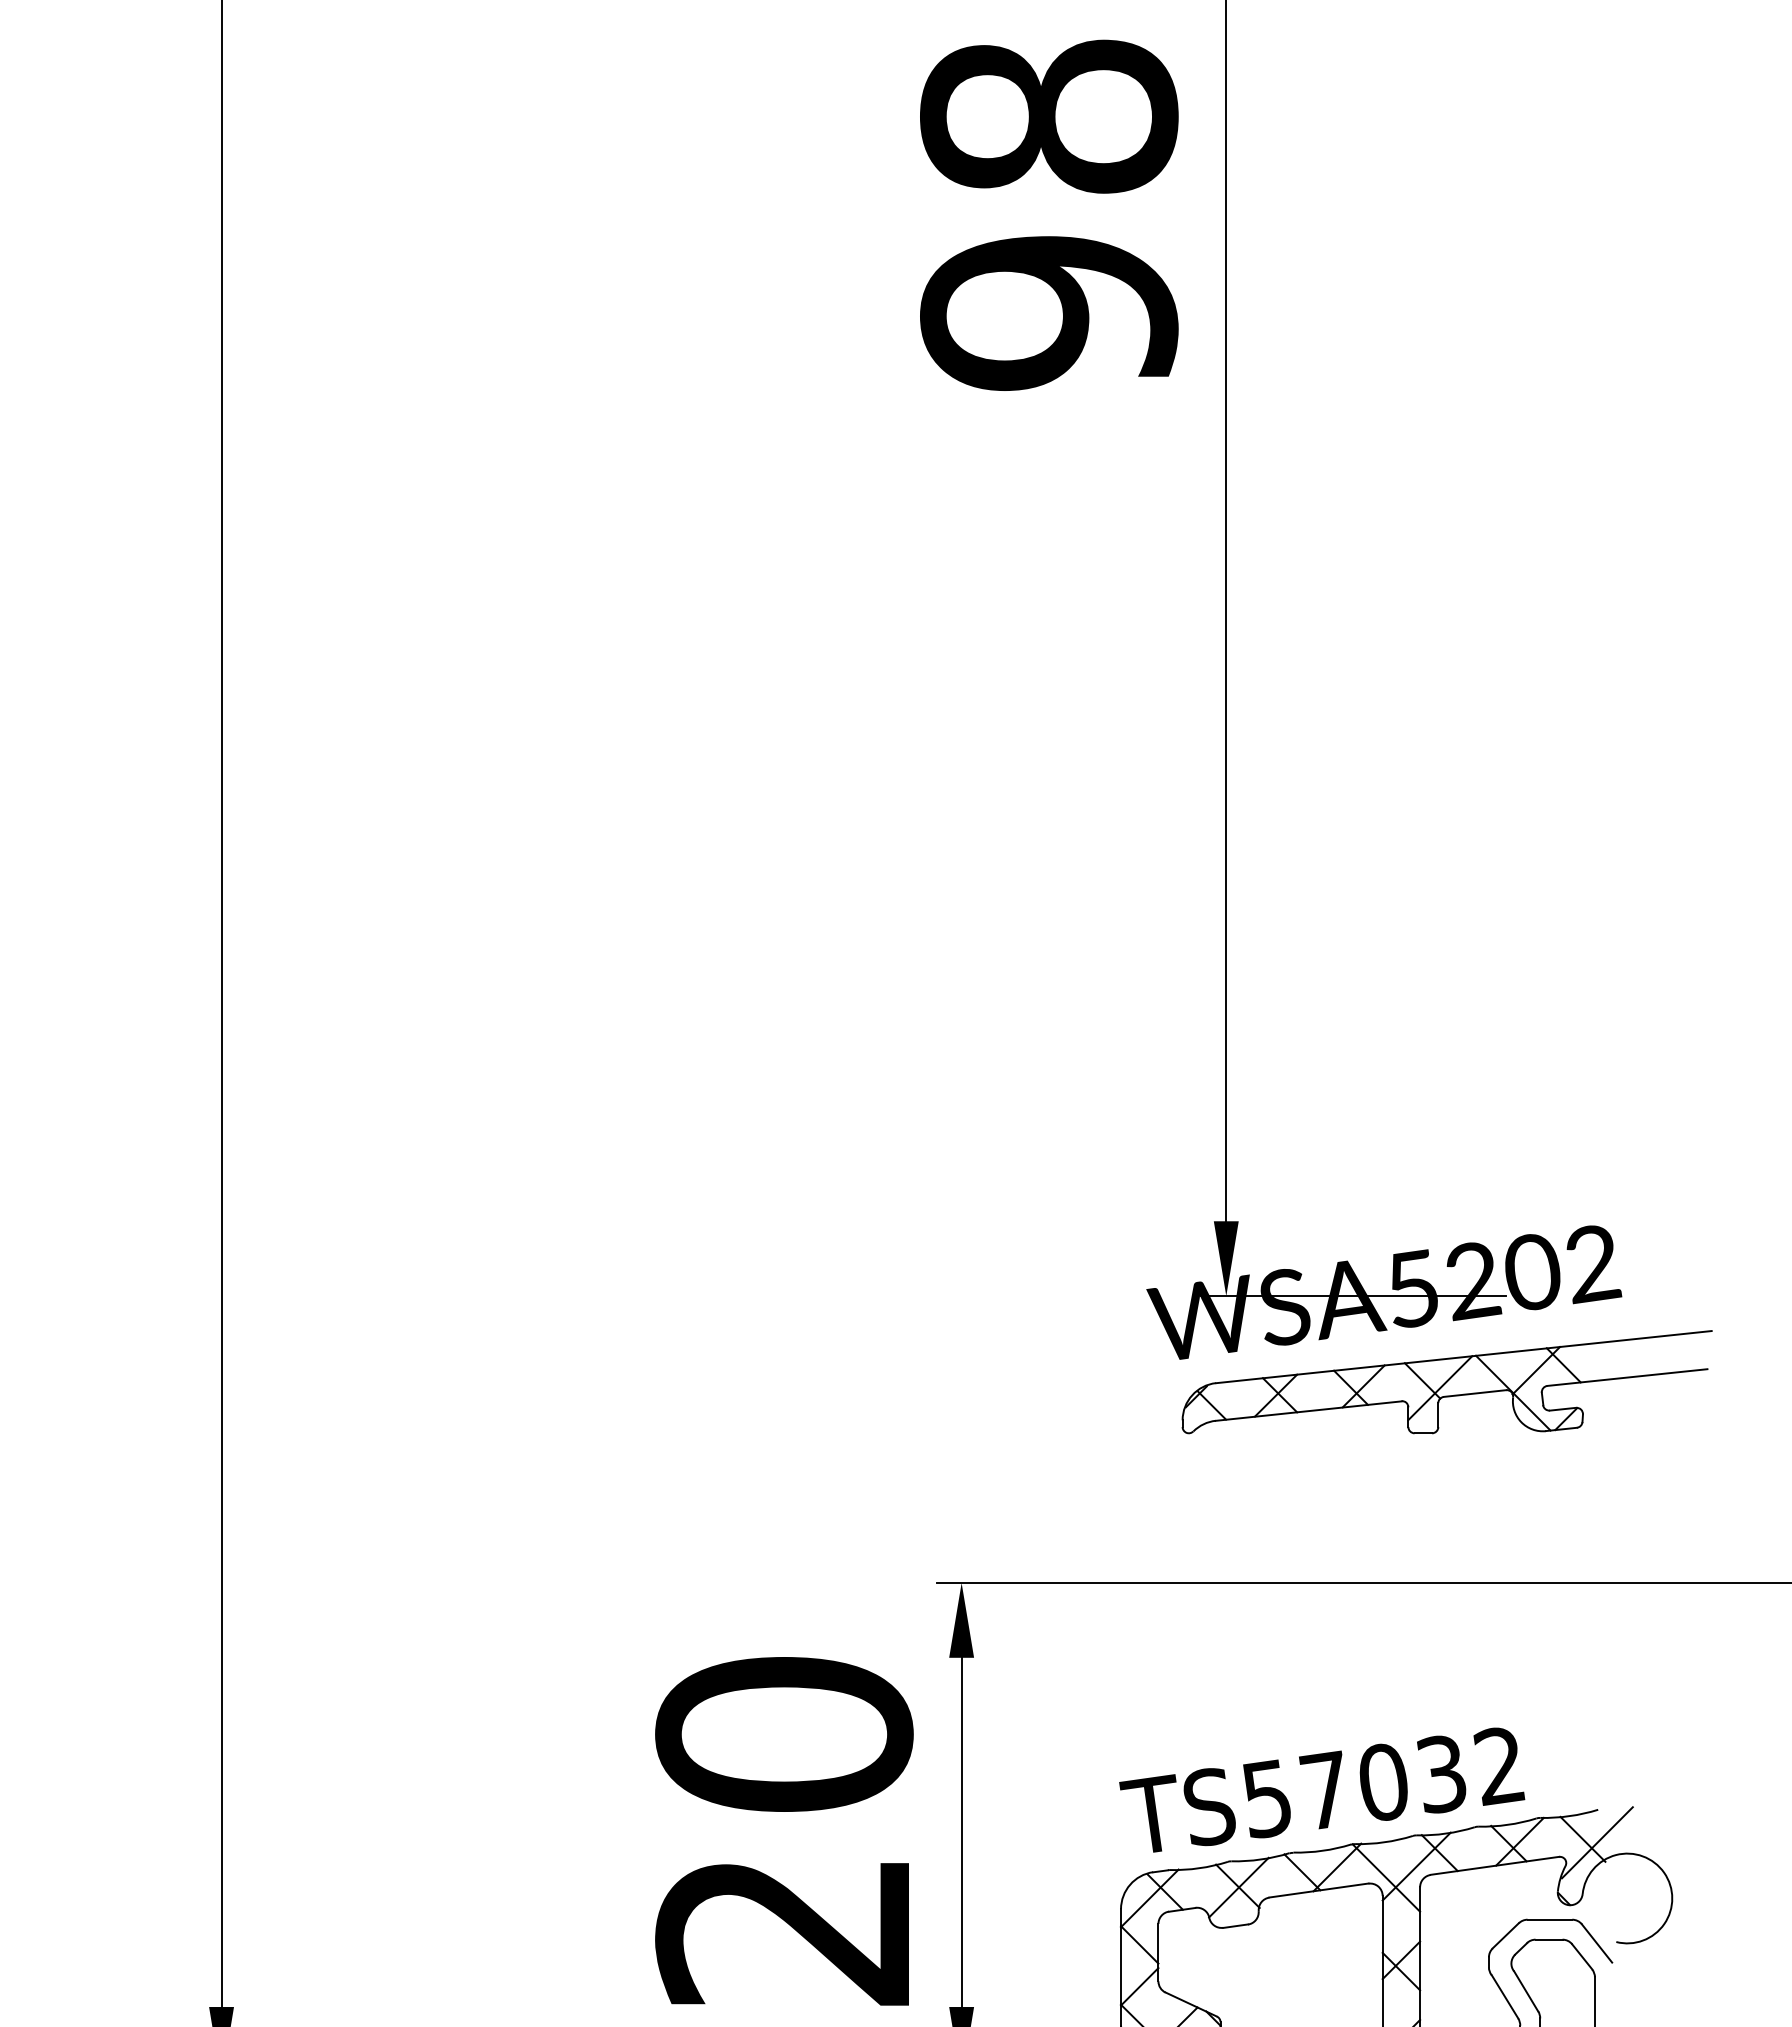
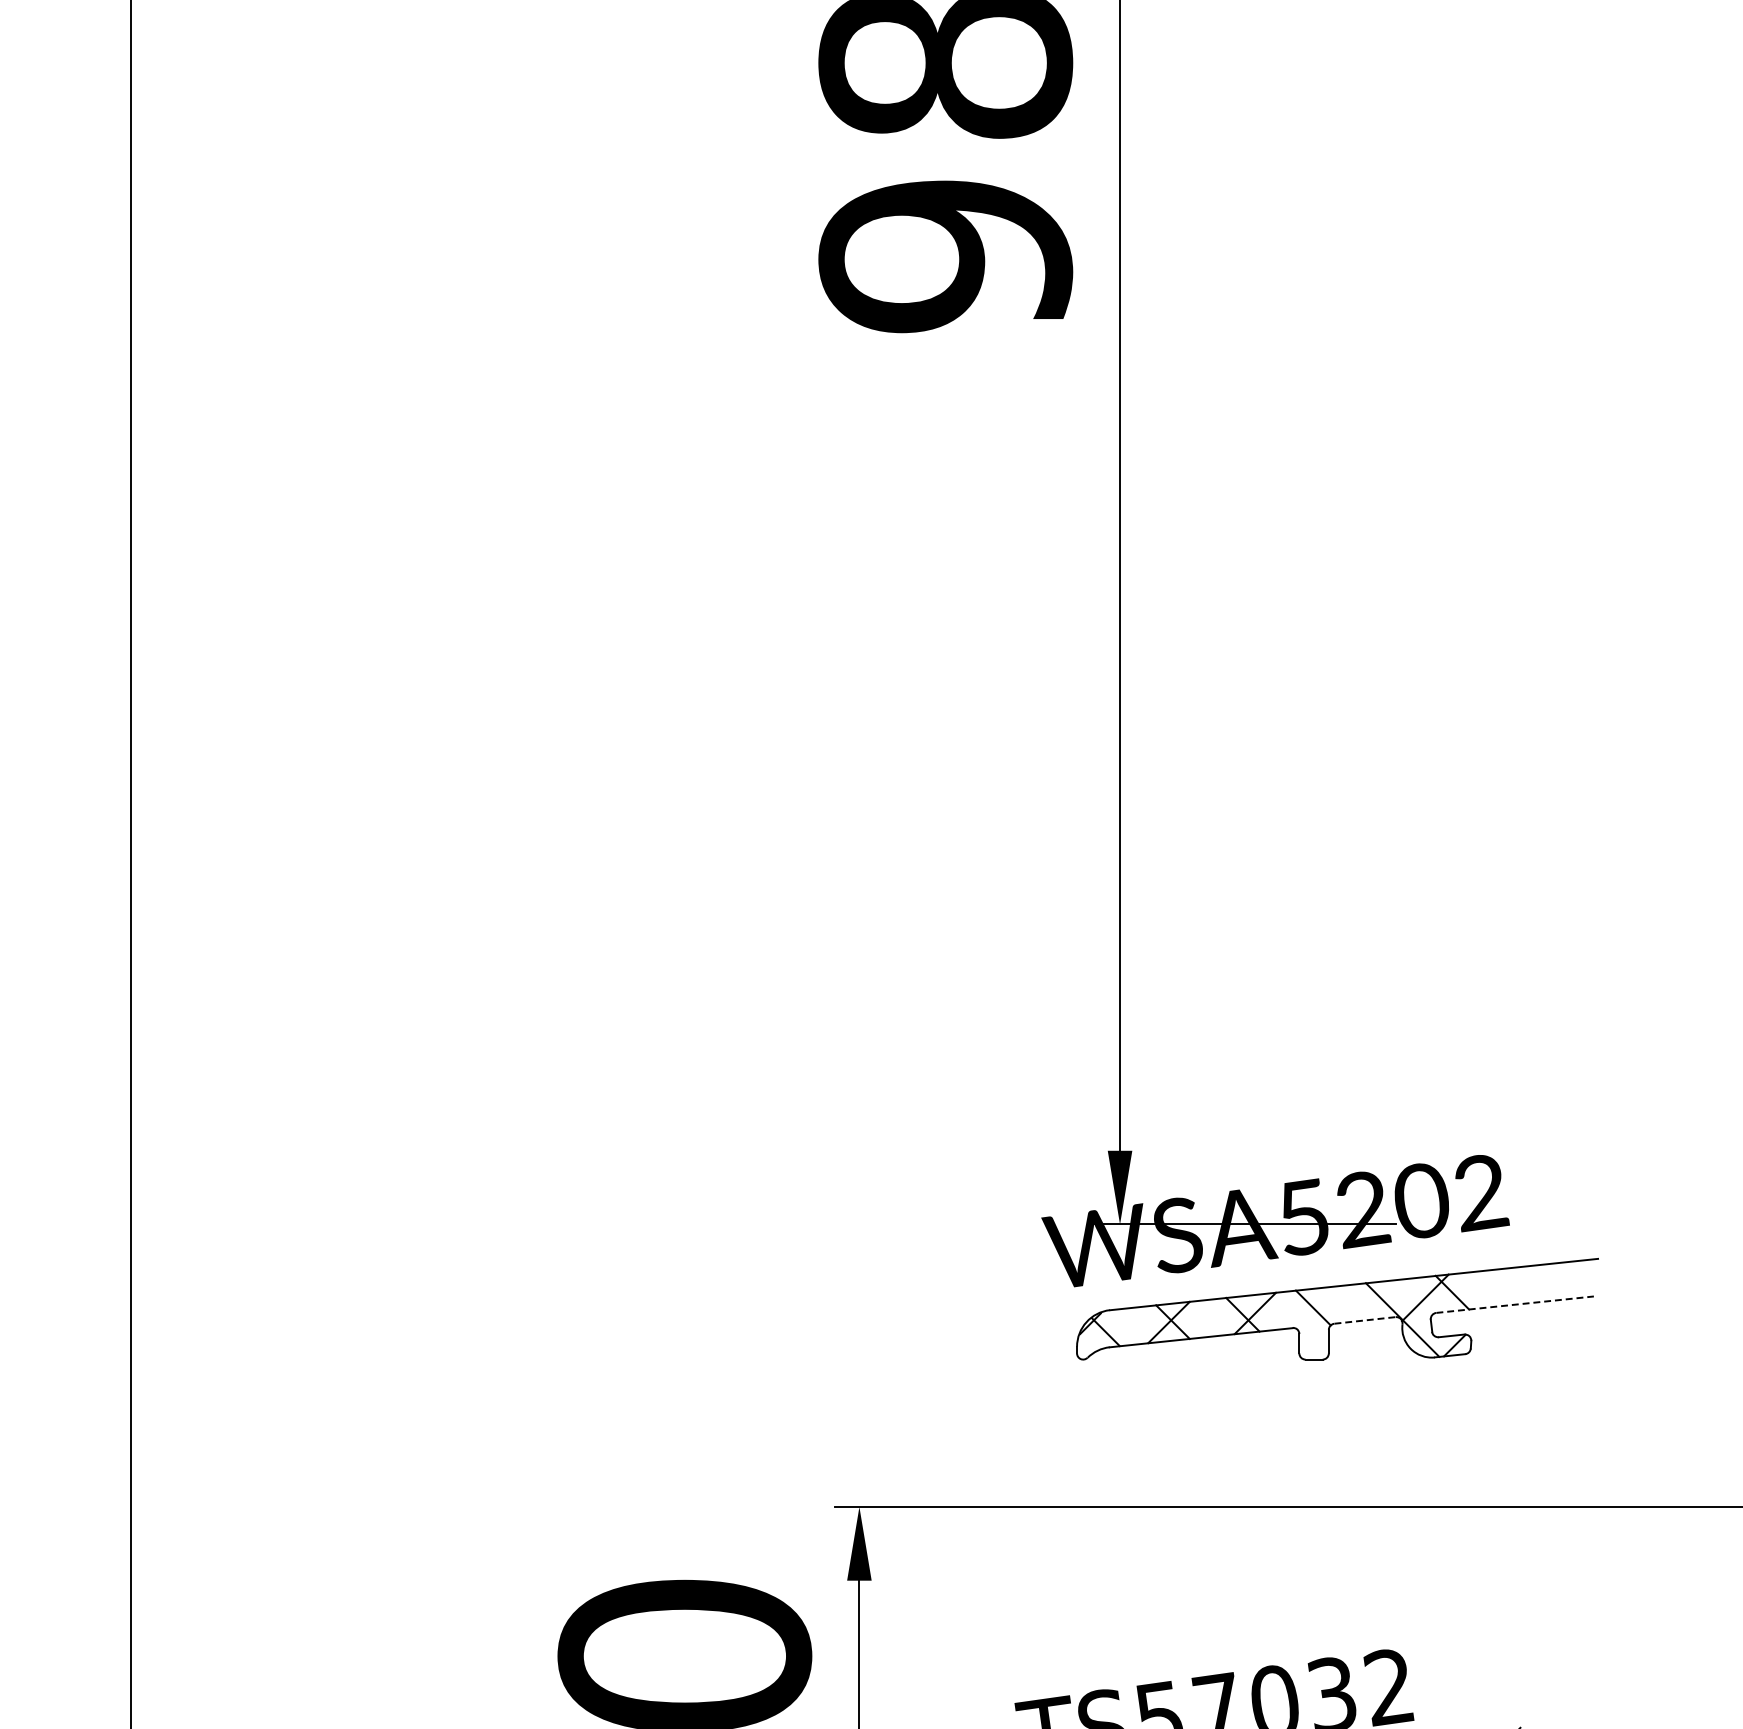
line: (1628, 1377) -> (1516, 1304), solid -> dashed
line: (1440, 1388) -> (1330, 1315), removed
line: (1475, 1393) -> (1365, 1320), solid -> dashed

